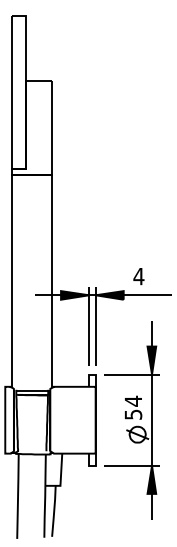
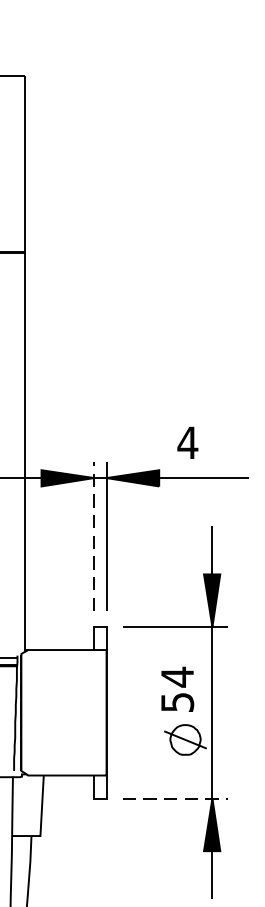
line: (89, 326) -> (94, 536), solid -> dashed
line: (132, 465) -> (175, 797), solid -> dashed

